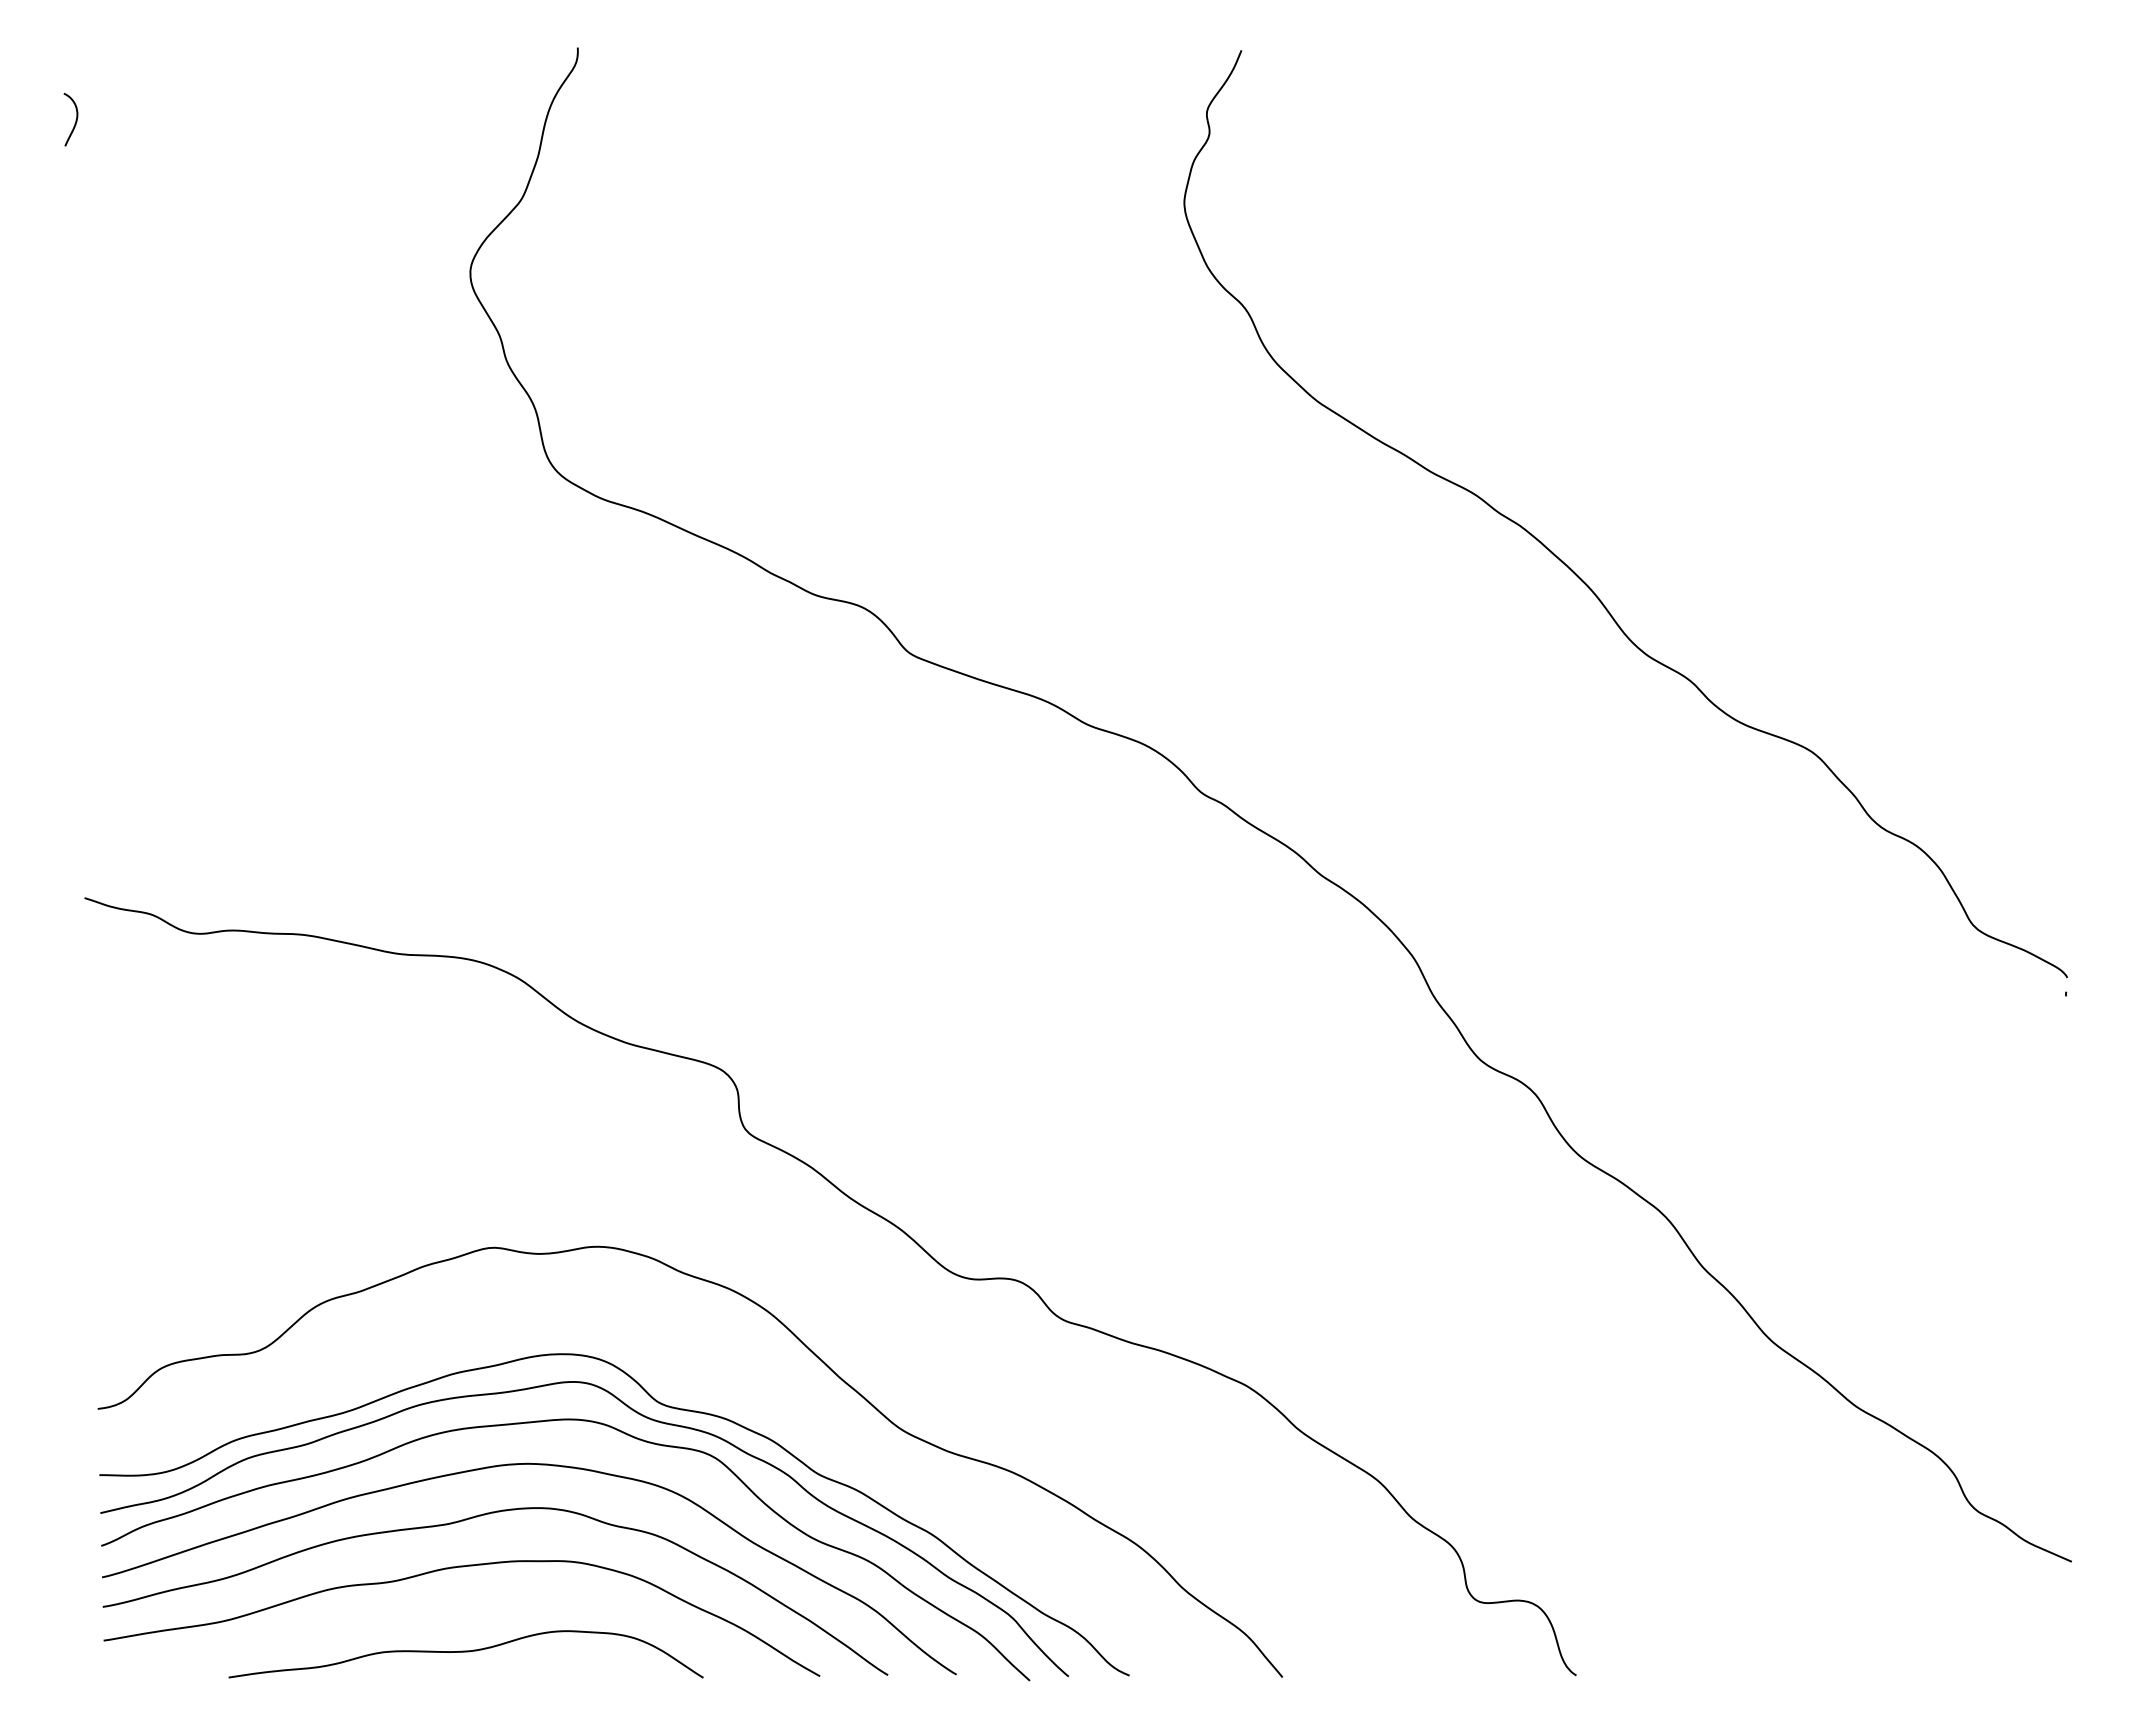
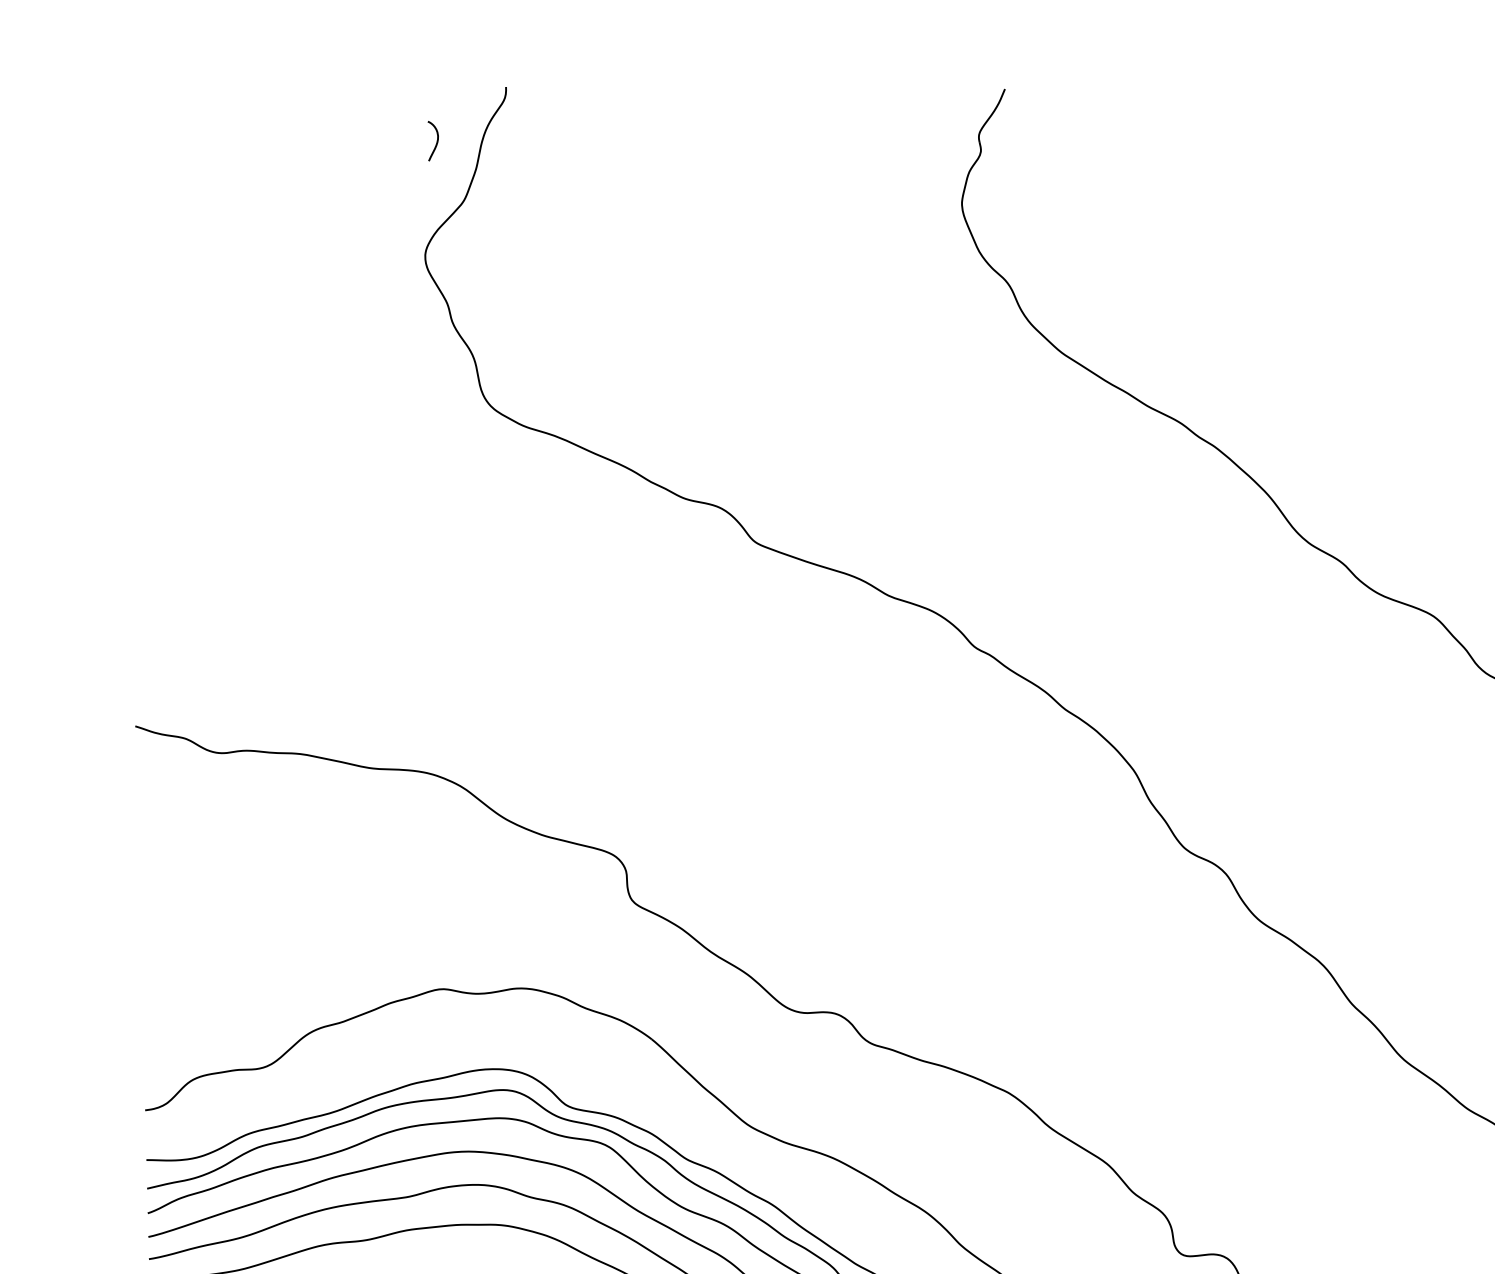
curve: (75, 120) -> (436, 141), moved

